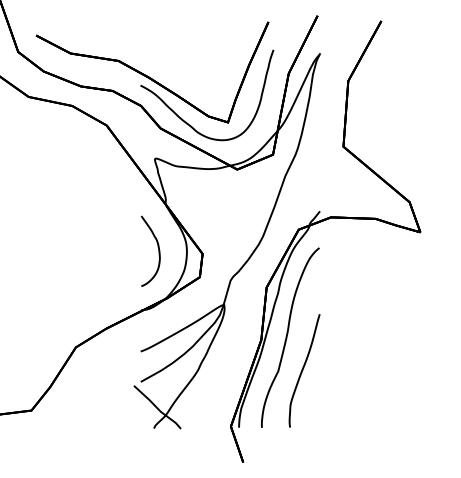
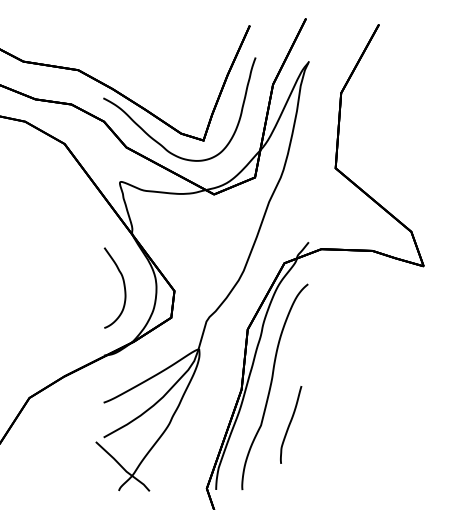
part: (304, 370) -> (291, 424), size x0.6

